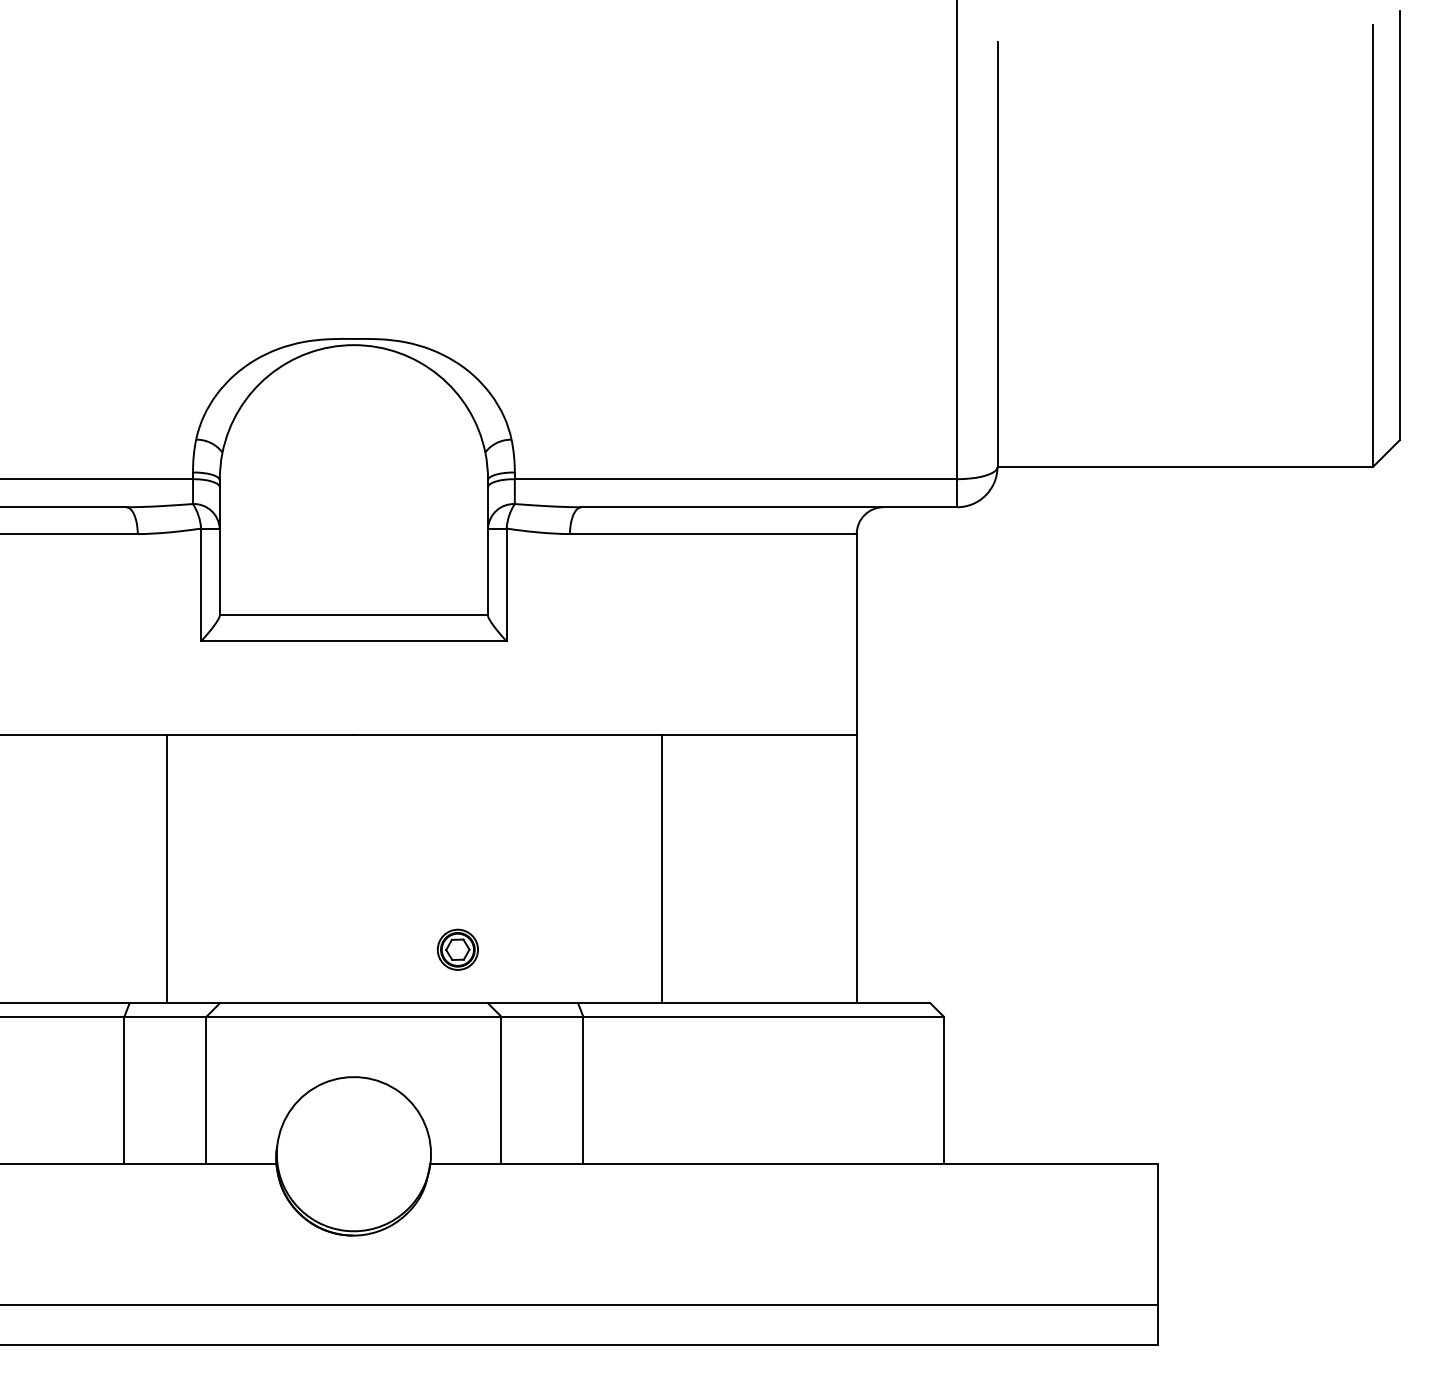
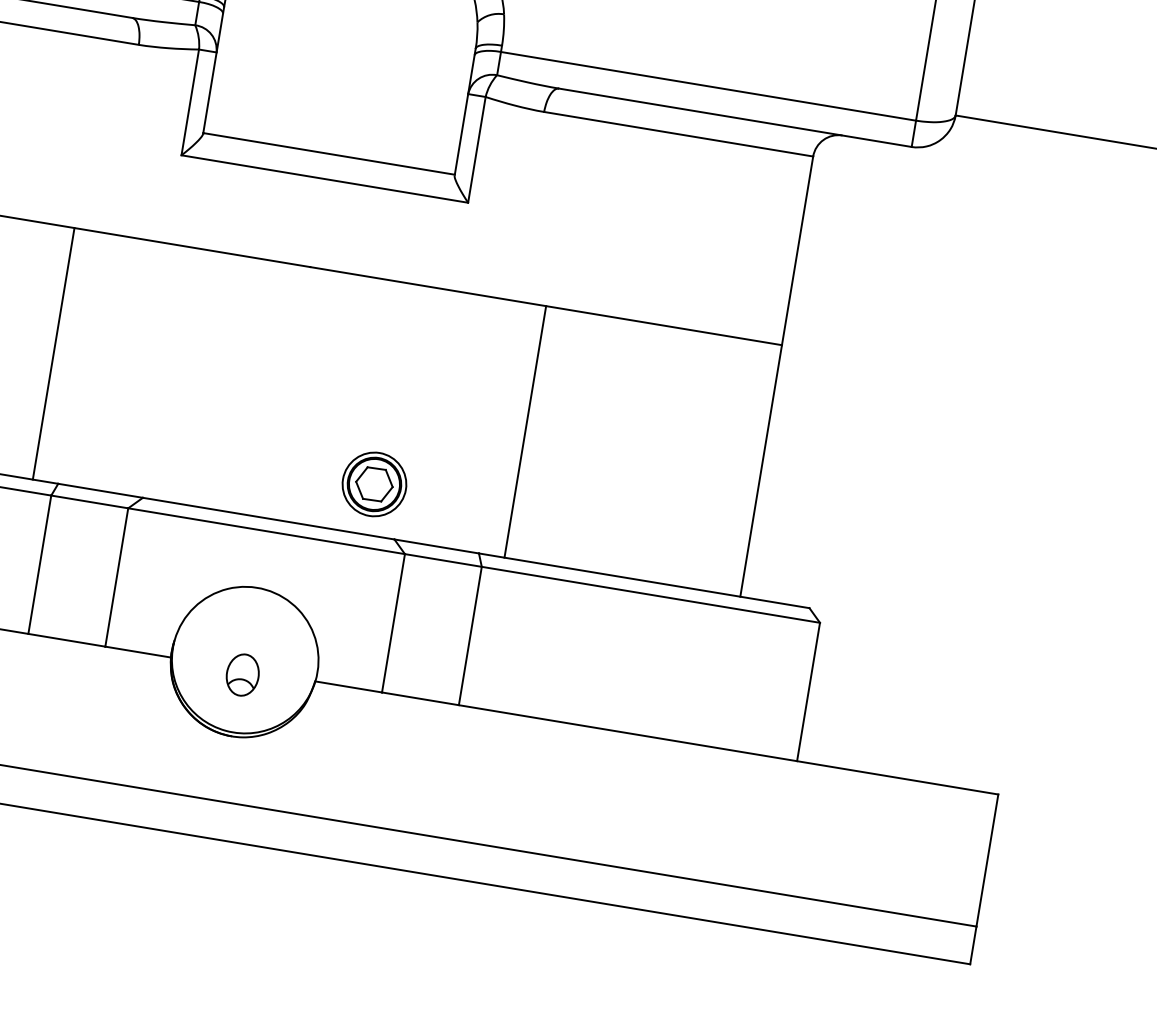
line: (166, 869) -> (53, 354), moved
line: (662, 869) -> (525, 432), moved
part: (457, 949) -> (374, 484), size x1.67
part: (353, 1169) -> (242, 674), added

